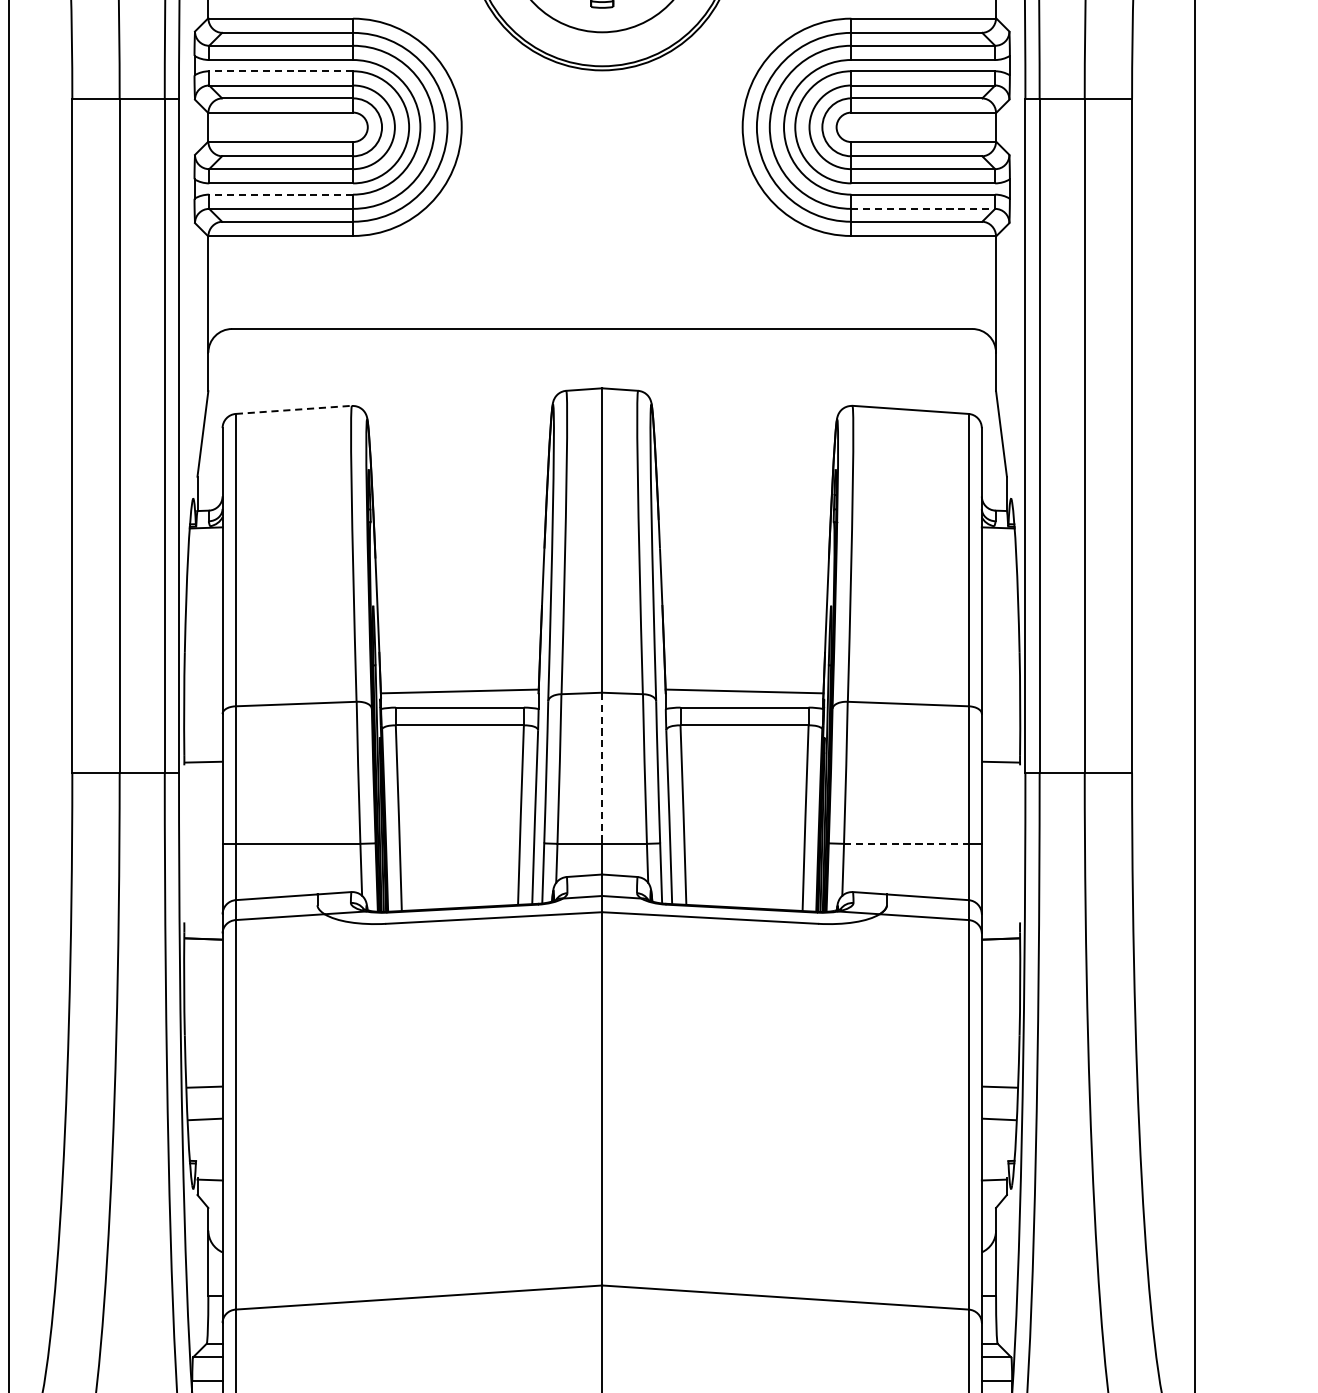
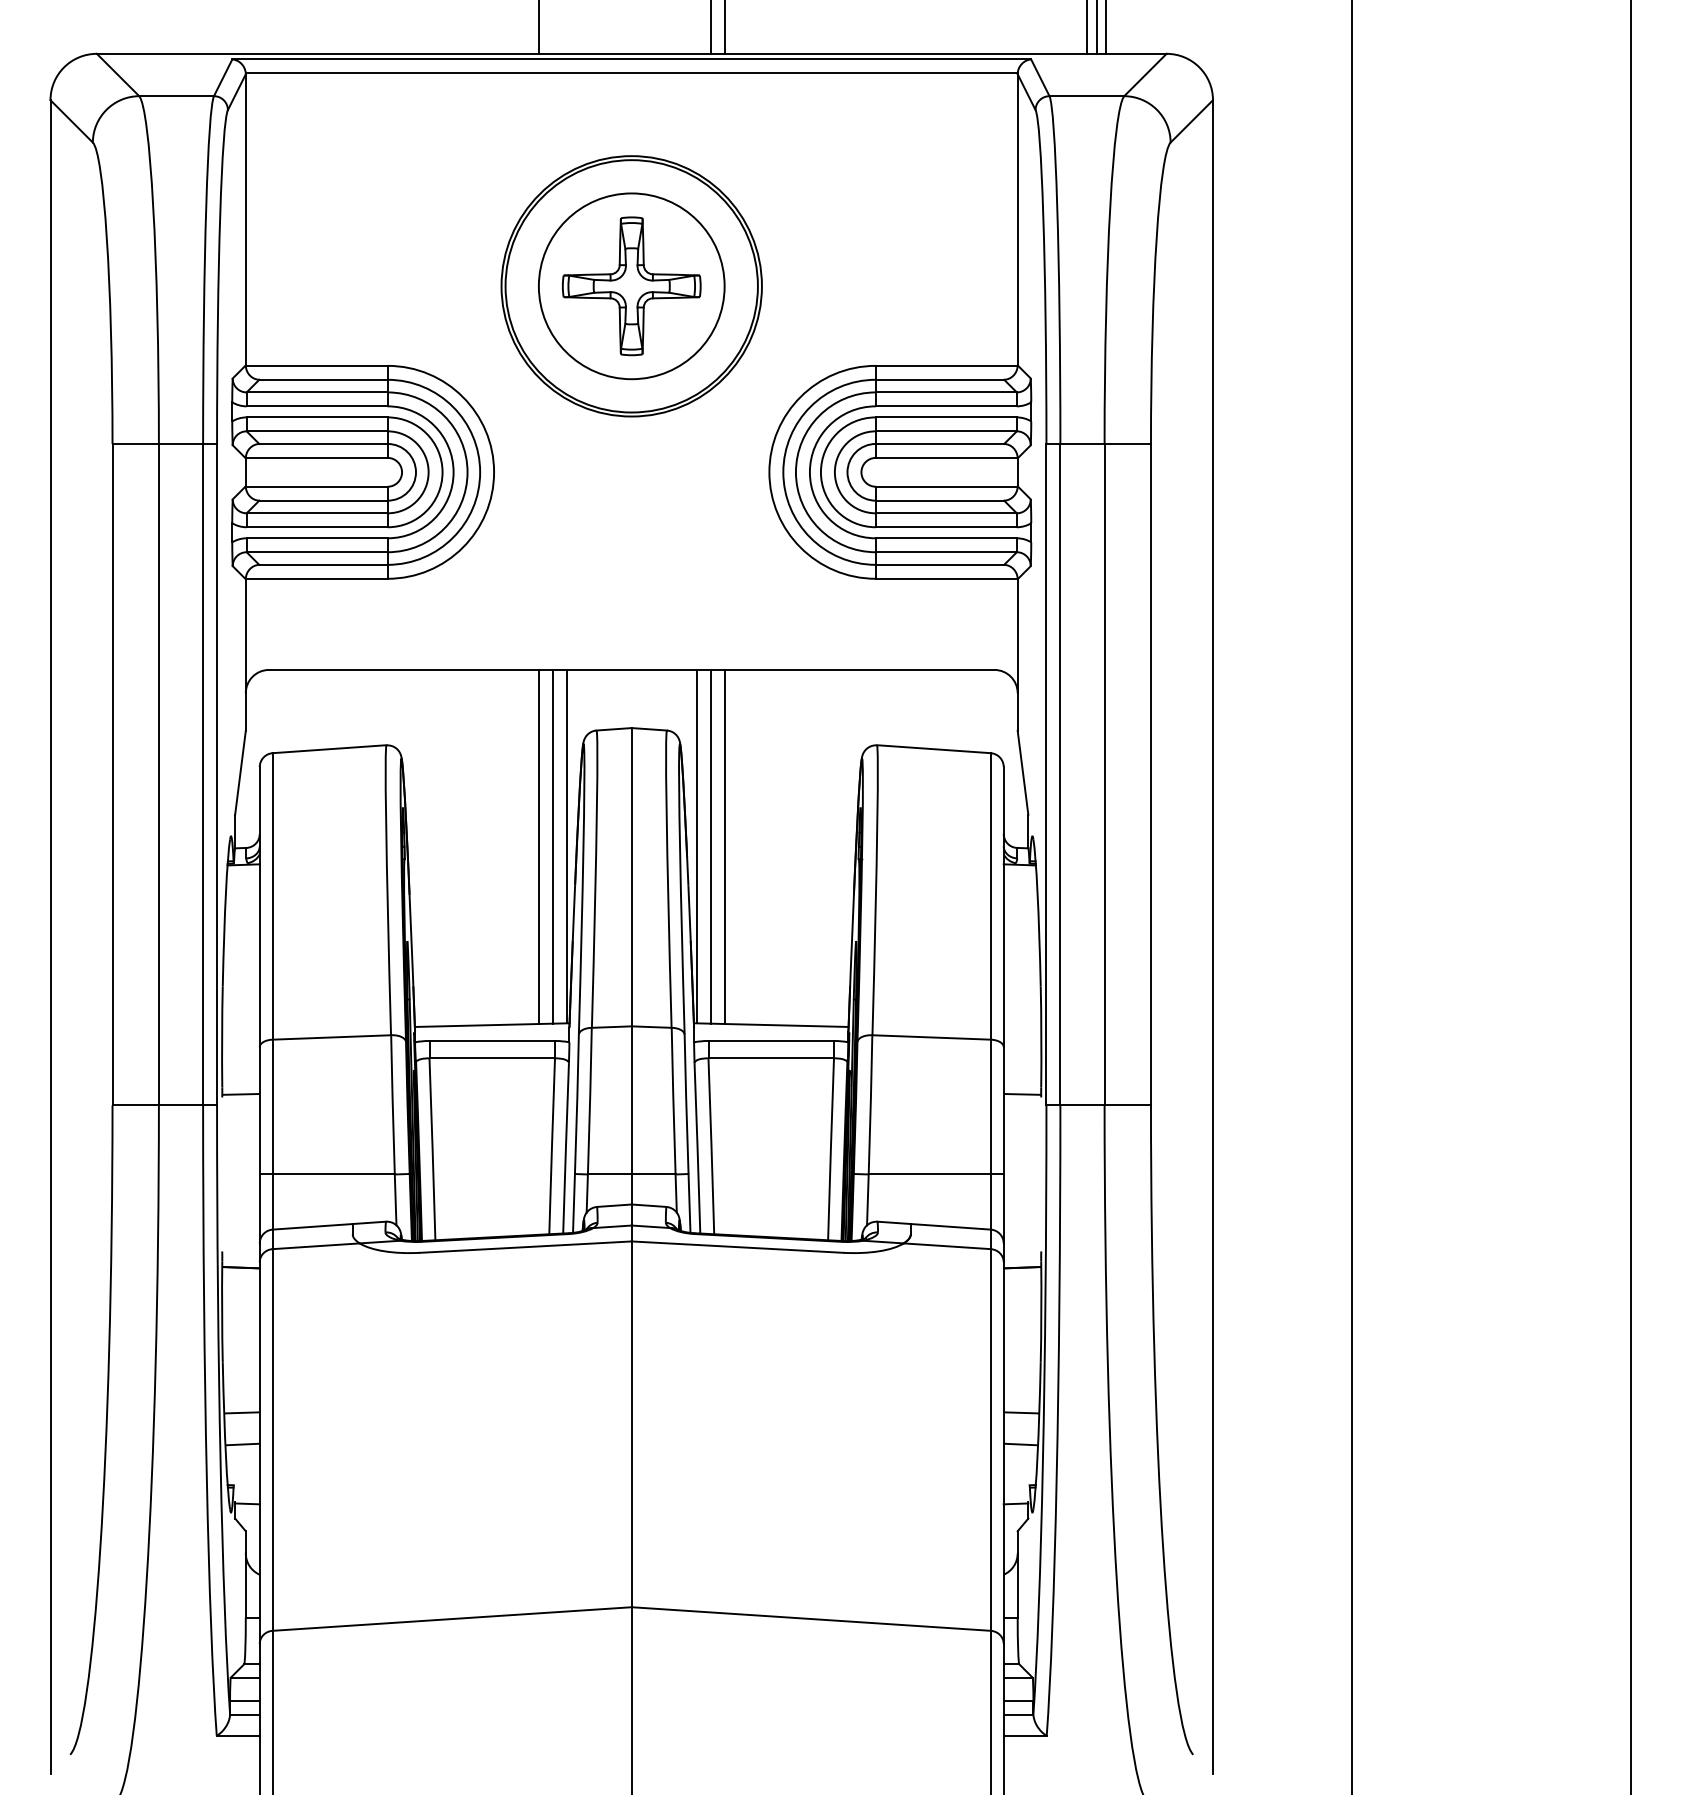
line: (280, 71) -> (316, 417), dashed -> solid
line: (280, 194) -> (316, 538), dashed -> solid
line: (923, 209) -> (946, 552), dashed -> solid
line: (294, 410) -> (330, 749), dashed -> solid
line: (507, 509) -> (538, 846), added
line: (521, 509) -> (552, 846), added
line: (535, 509) -> (566, 846), added
line: (668, 509) -> (696, 846), added
line: (682, 509) -> (710, 846), added
line: (696, 509) -> (724, 846), added
line: (601, 768) -> (631, 1100), dashed -> solid
line: (907, 843) -> (930, 1174), dashed -> solid

